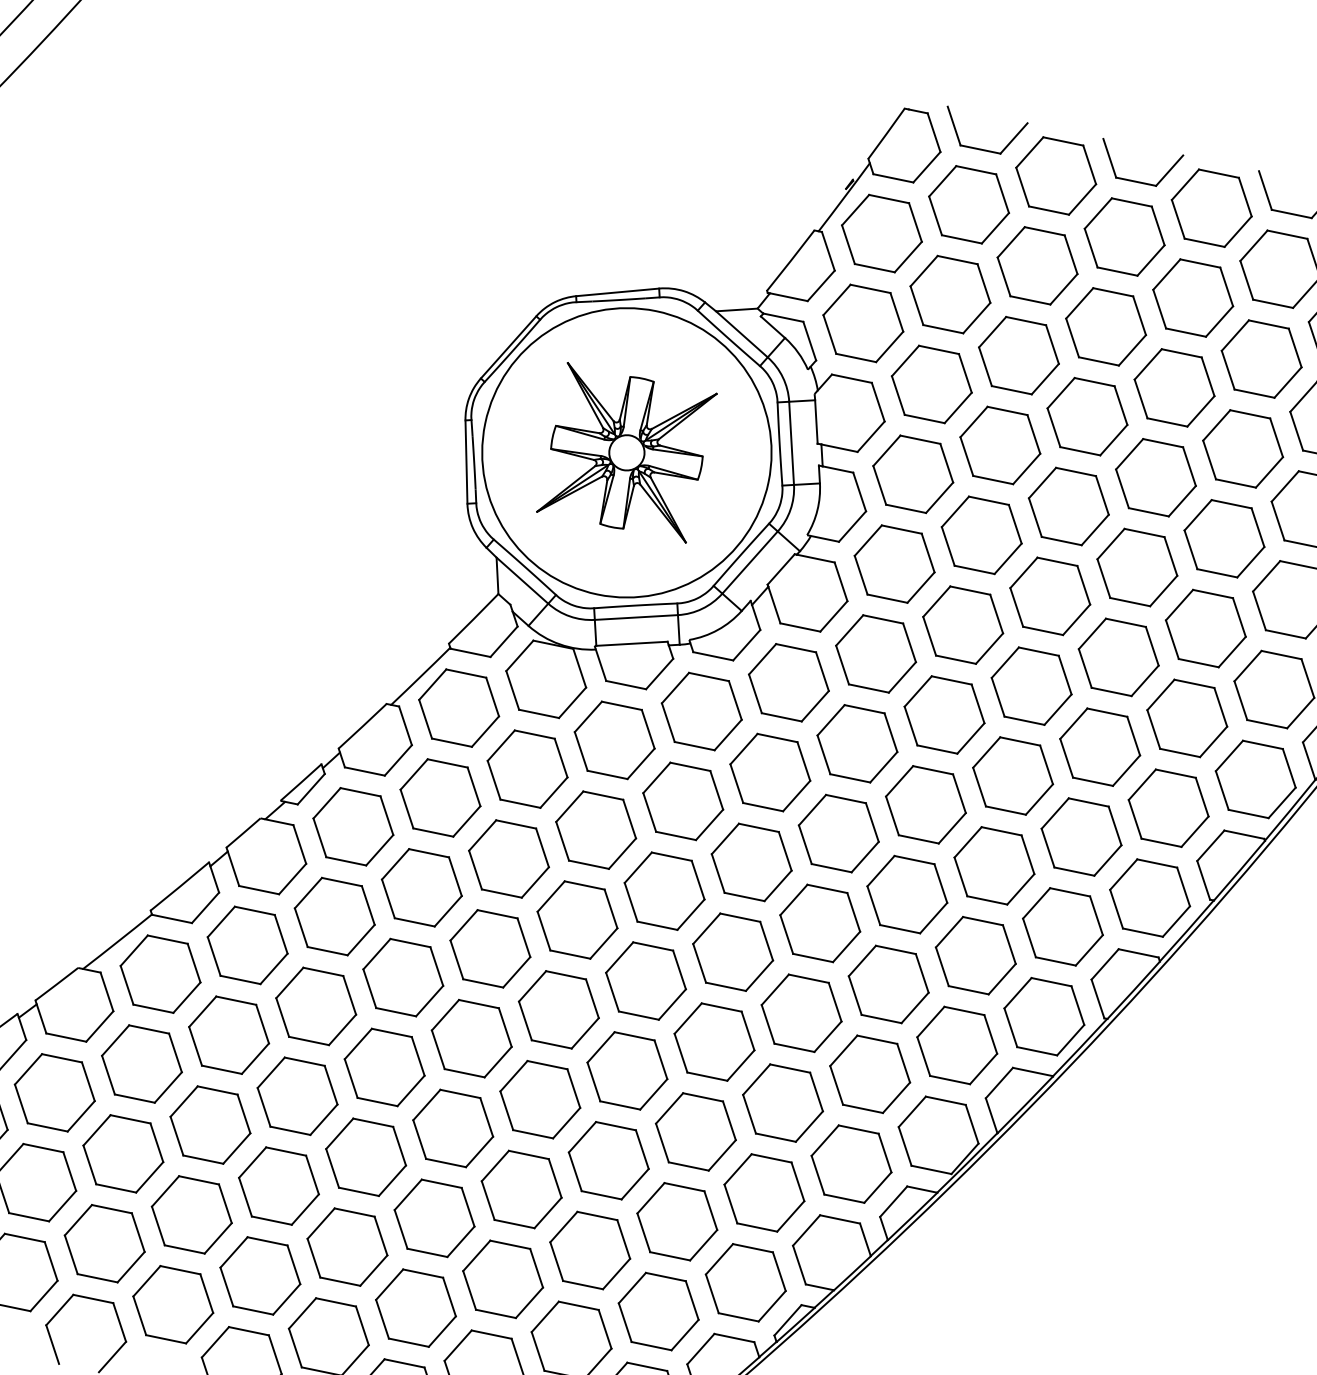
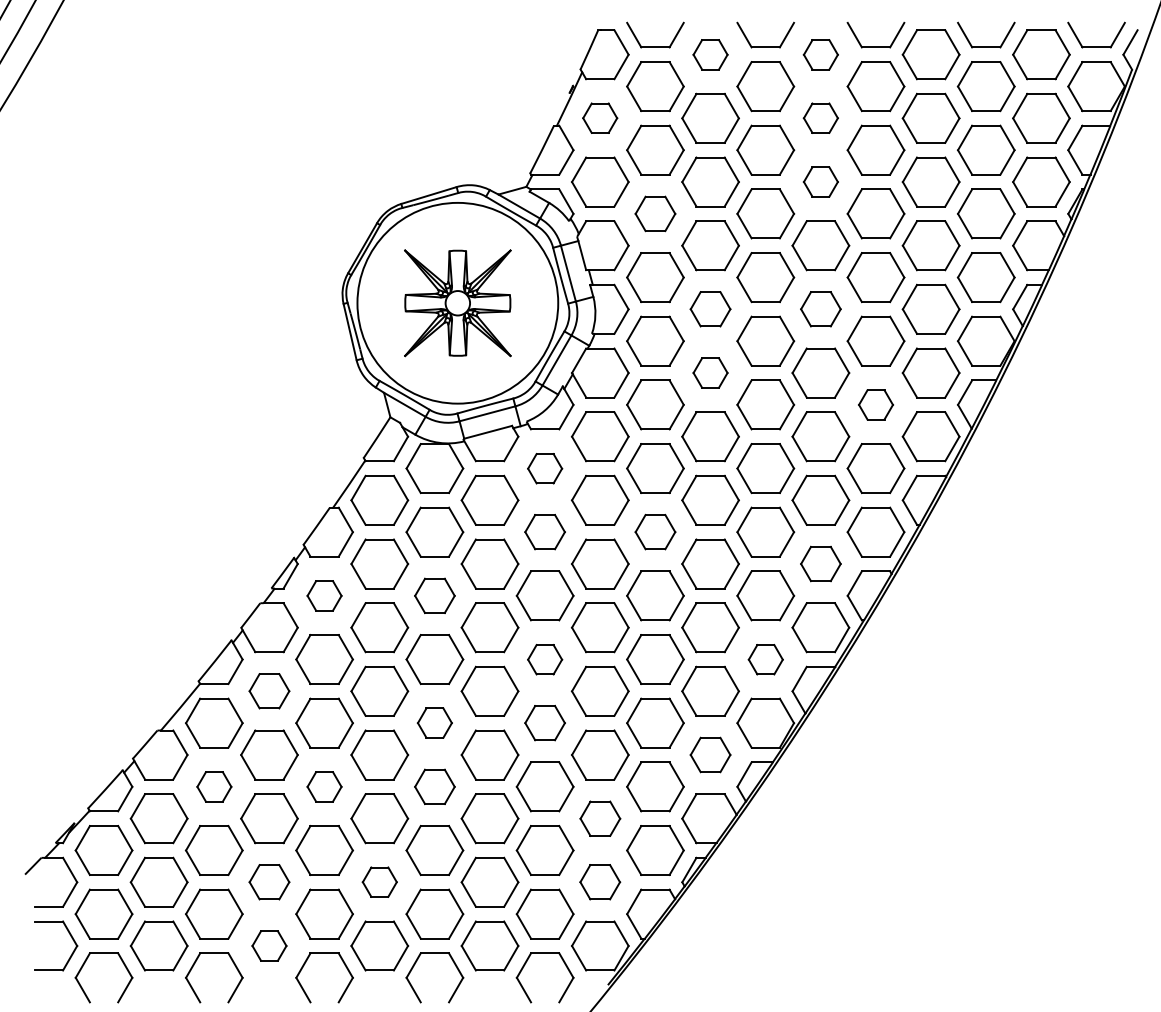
part: (1056, 175) -> (710, 54), size x0.6
part: (1211, 207) -> (820, 54), size x0.6
part: (881, 232) -> (599, 117), size x0.6
part: (1192, 296) -> (820, 117), size x0.6
part: (932, 383) -> (655, 213), size x0.7
part: (1174, 386) -> (820, 181), size x0.6
part: (981, 534) -> (710, 308), size x0.7
part: (1137, 566) -> (820, 308), size x0.7
part: (963, 624) -> (710, 372), size x0.6
part: (700, 711) -> (544, 468), size x0.6
part: (1186, 717) -> (875, 404), size x0.6
part: (682, 800) -> (544, 531), size x0.7
part: (353, 826) -> (324, 595), size x0.6
part: (839, 832) -> (655, 531), size x0.7
part: (508, 858) -> (434, 595), size x0.7
part: (1062, 926) -> (820, 563), size x0.7
part: (247, 944) -> (269, 690), size x0.7
part: (645, 980) -> (544, 659), size x0.6
part: (471, 1037) -> (434, 722), size x0.6
part: (956, 1045) -> (765, 659), size x0.6
part: (142, 1063) -> (214, 786), size x0.6
part: (626, 1069) -> (544, 722), size x0.7
part: (297, 1095) -> (324, 786), size x0.6
part: (452, 1127) -> (434, 786), size x0.7
part: (851, 1163) -> (710, 754), size x0.7
part: (192, 1213) -> (269, 881), size x0.7
part: (677, 1221) -> (600, 818), size x0.7
part: (347, 1245) -> (379, 881), size x0.6
part: (173, 1304) -> (269, 945), size x0.6
part: (657, 1310) -> (599, 881), size x0.7

